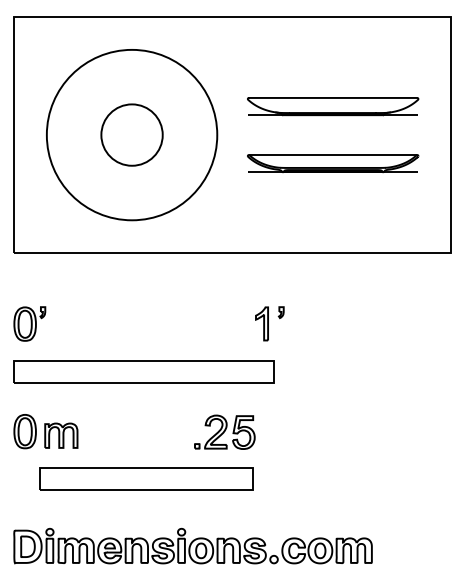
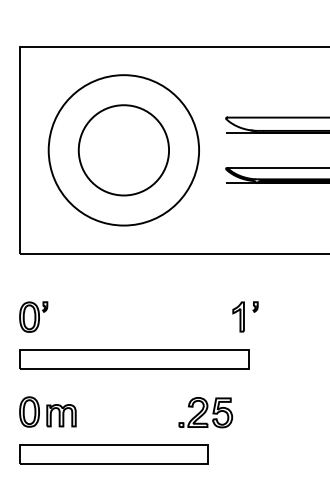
circle: (131, 134) -> (123, 149), size x1.67
part: (146, 478) -> (113, 453), moved

